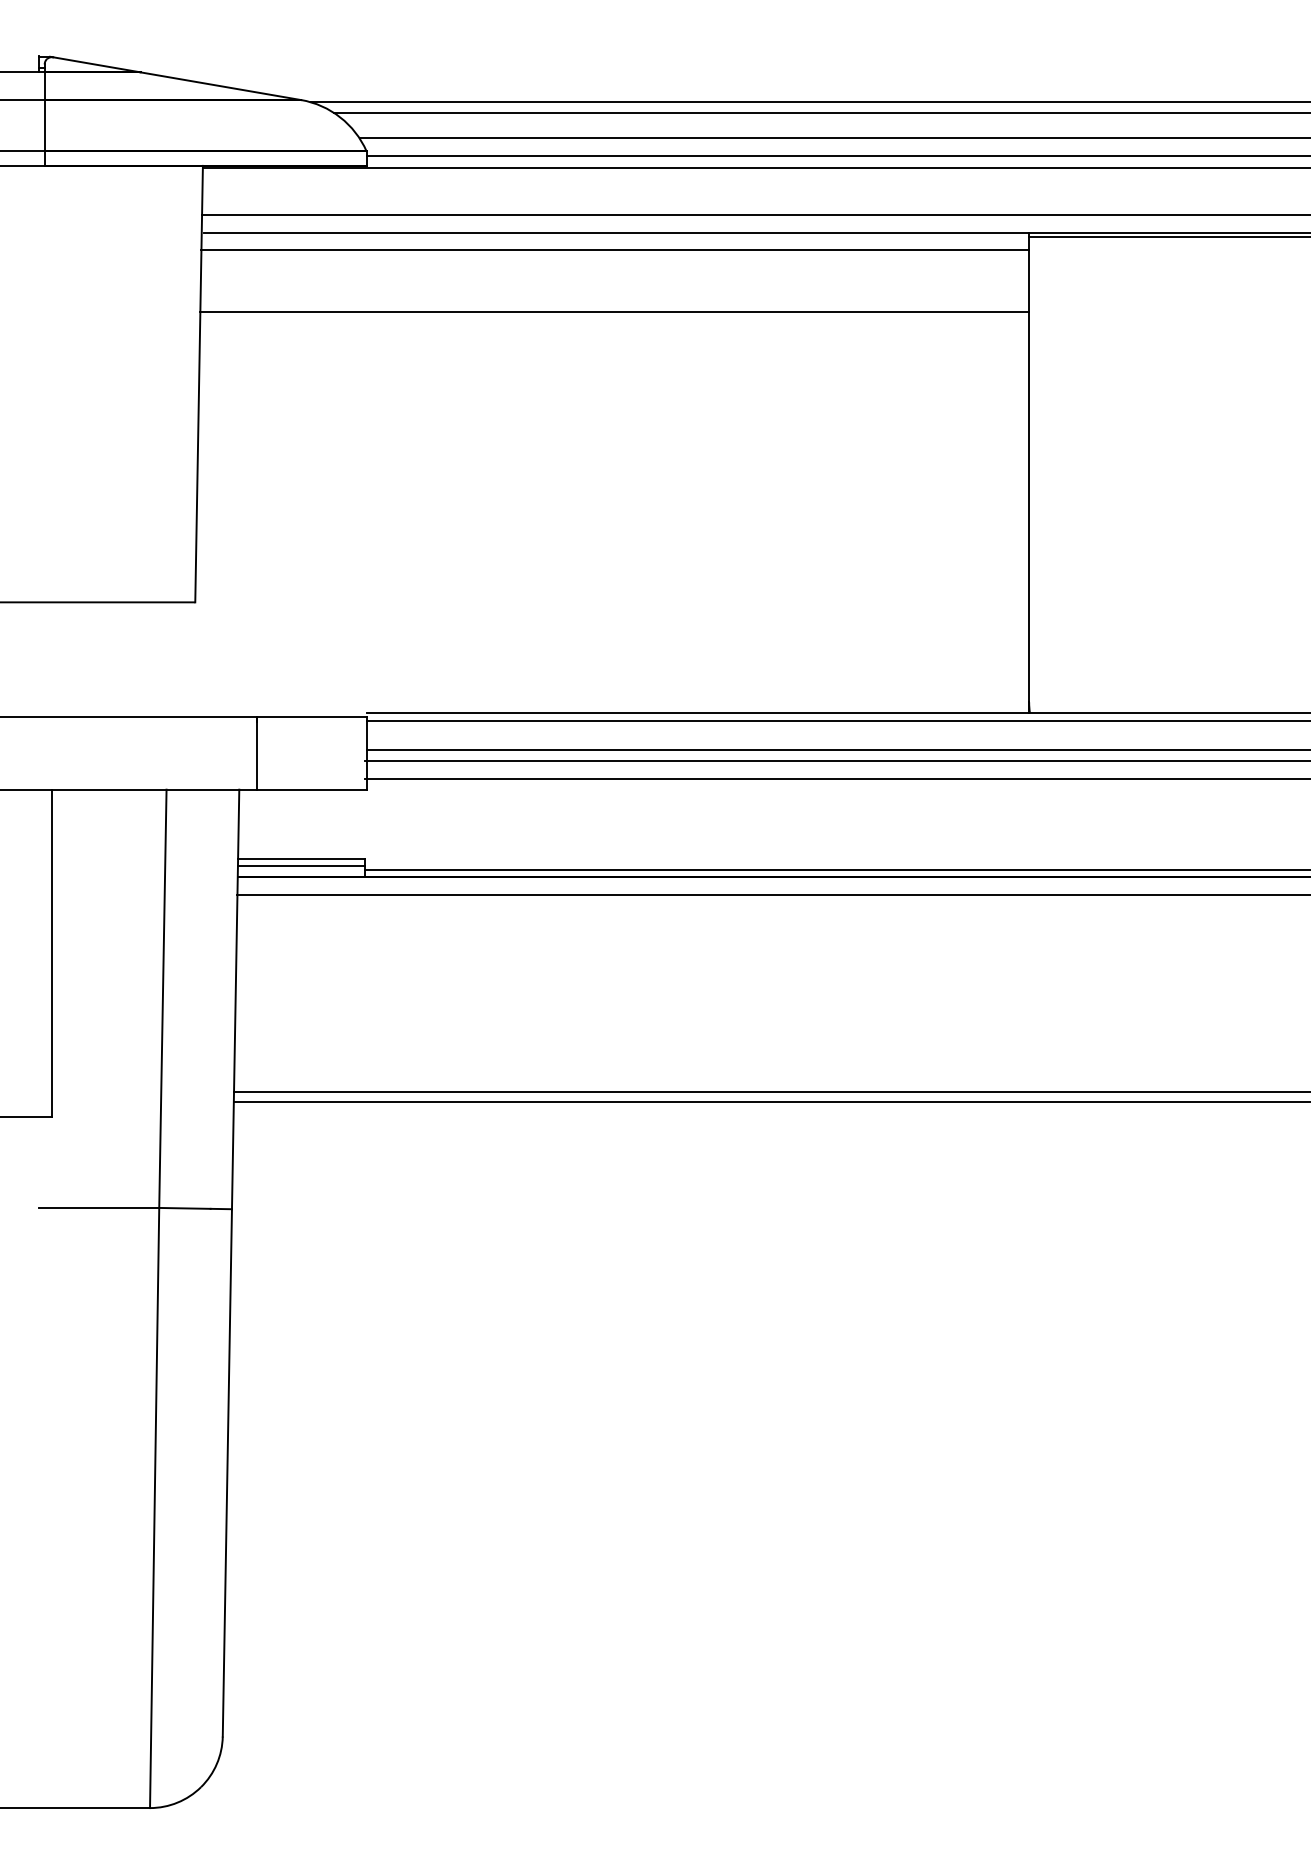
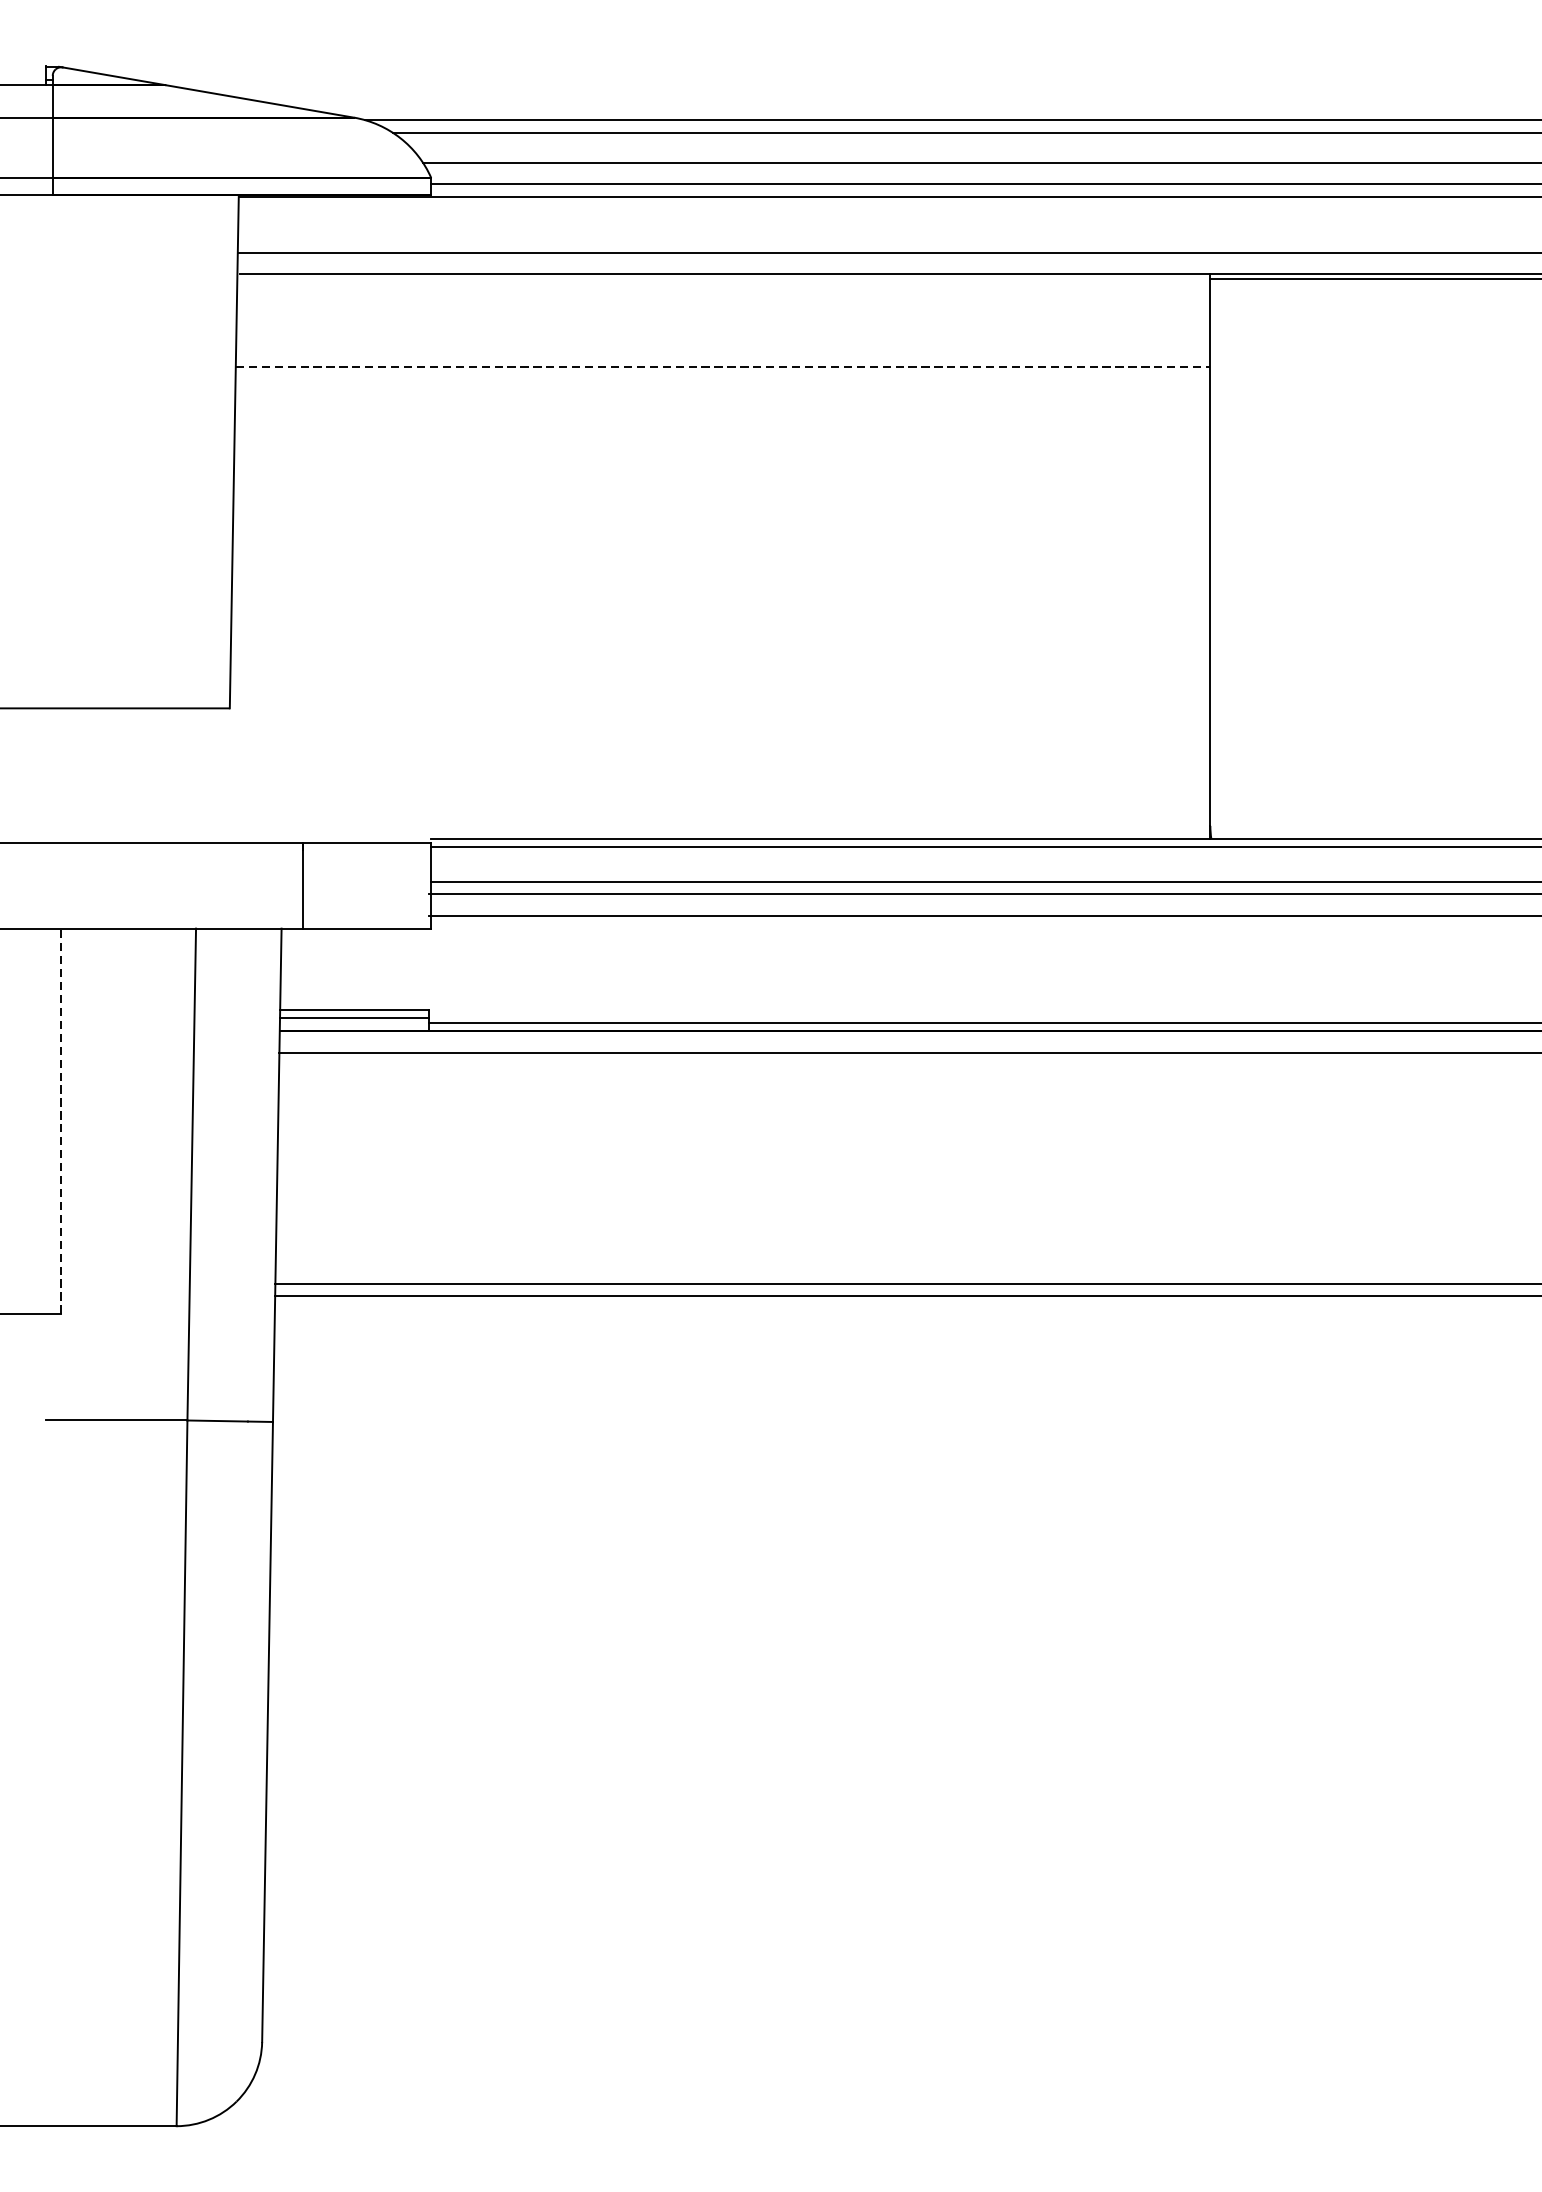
line: (615, 249) -> (723, 293), removed
line: (615, 311) -> (723, 366), solid -> dashed
line: (51, 953) -> (60, 1121), solid -> dashed

